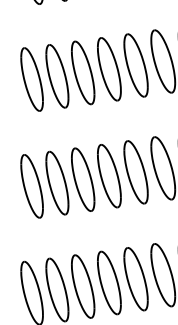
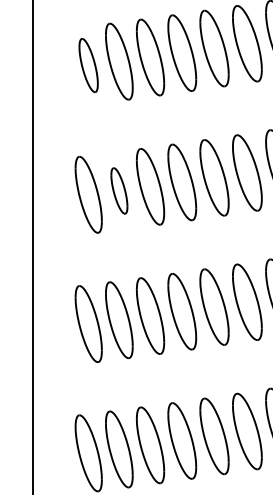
part: (31, 79) -> (88, 65), size x0.7
part: (57, 182) -> (119, 190), size x0.6

